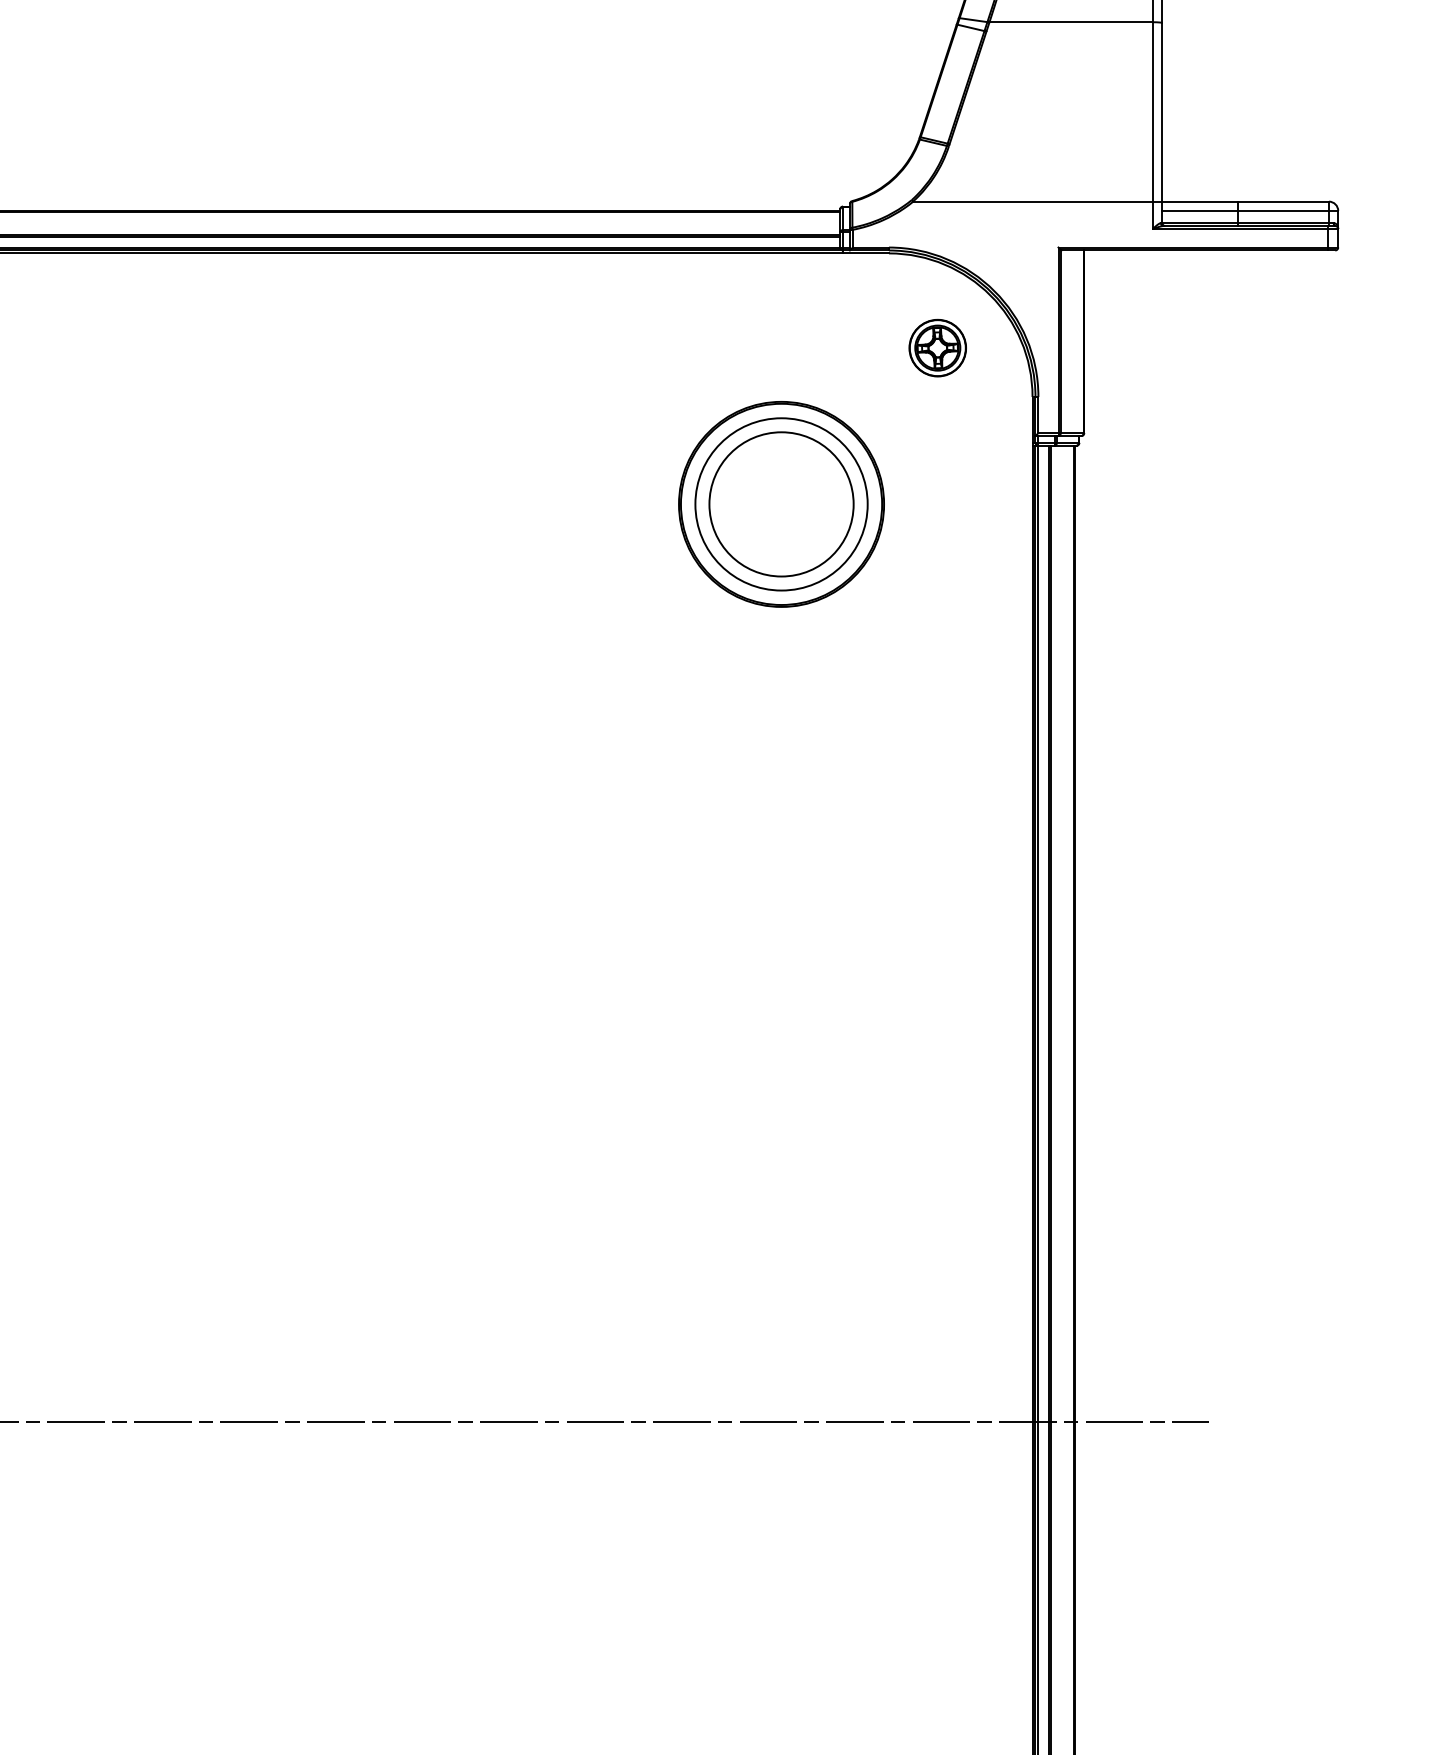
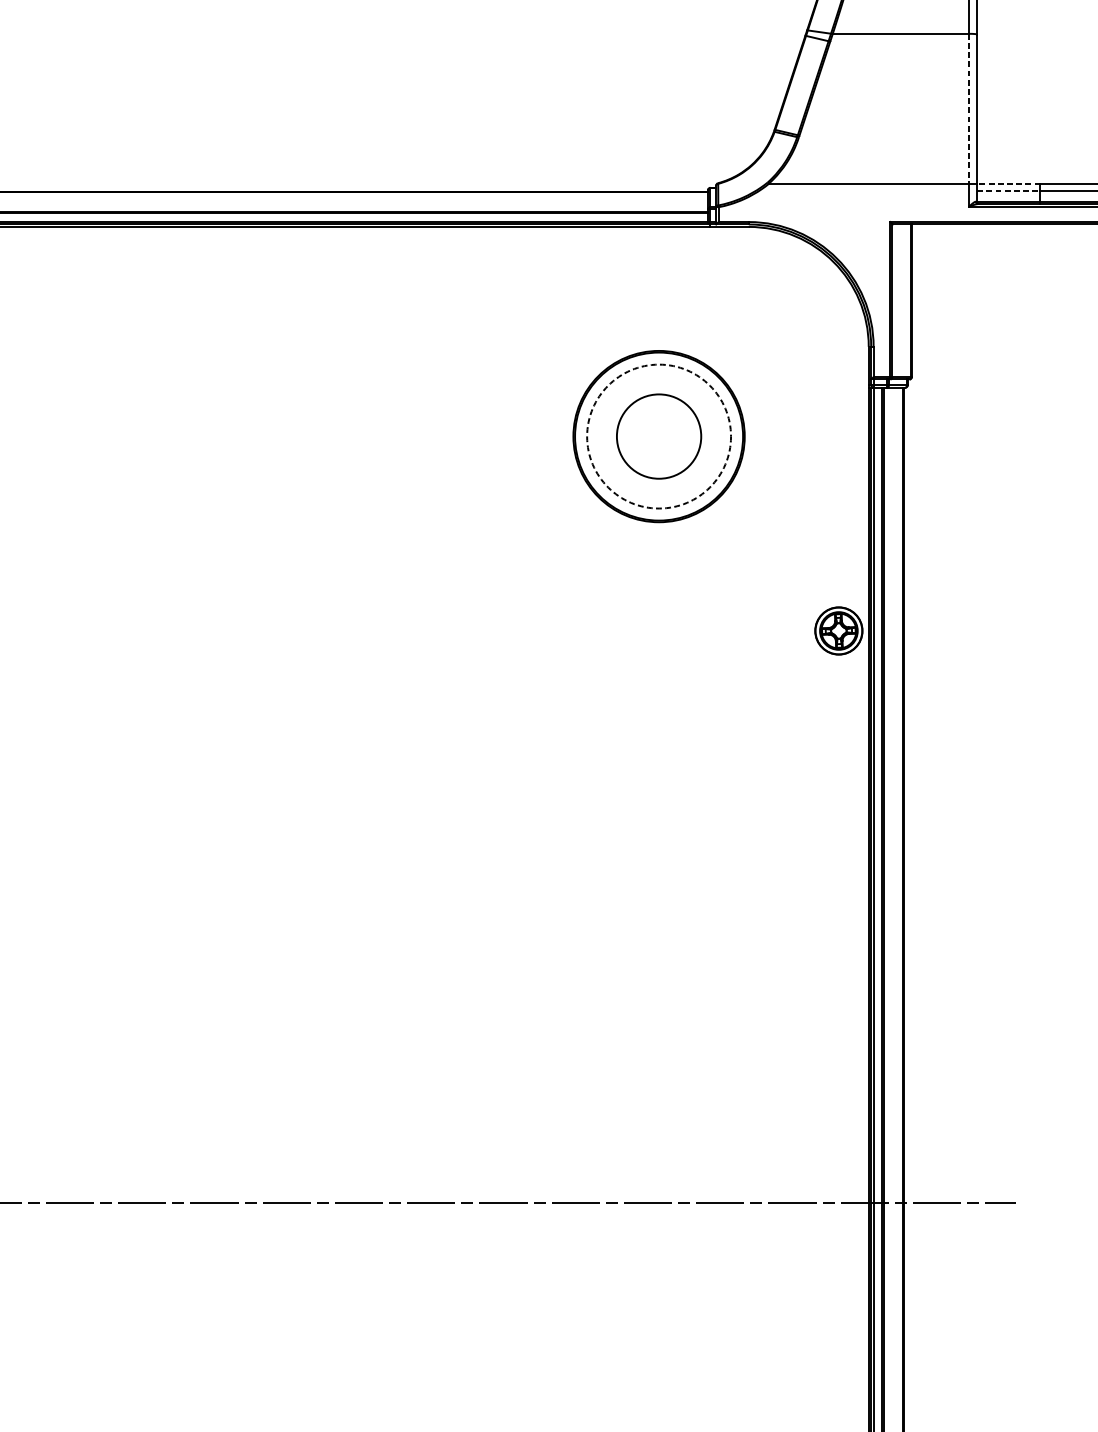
line: (1152, 111) -> (968, 108), solid -> dashed
line: (1200, 201) -> (1009, 183), solid -> dashed
line: (1200, 210) -> (1009, 191), solid -> dashed
part: (937, 347) -> (838, 630), moved
circle: (781, 504) -> (659, 436), size x0.7
circle: (781, 504) -> (659, 436), solid -> dashed

